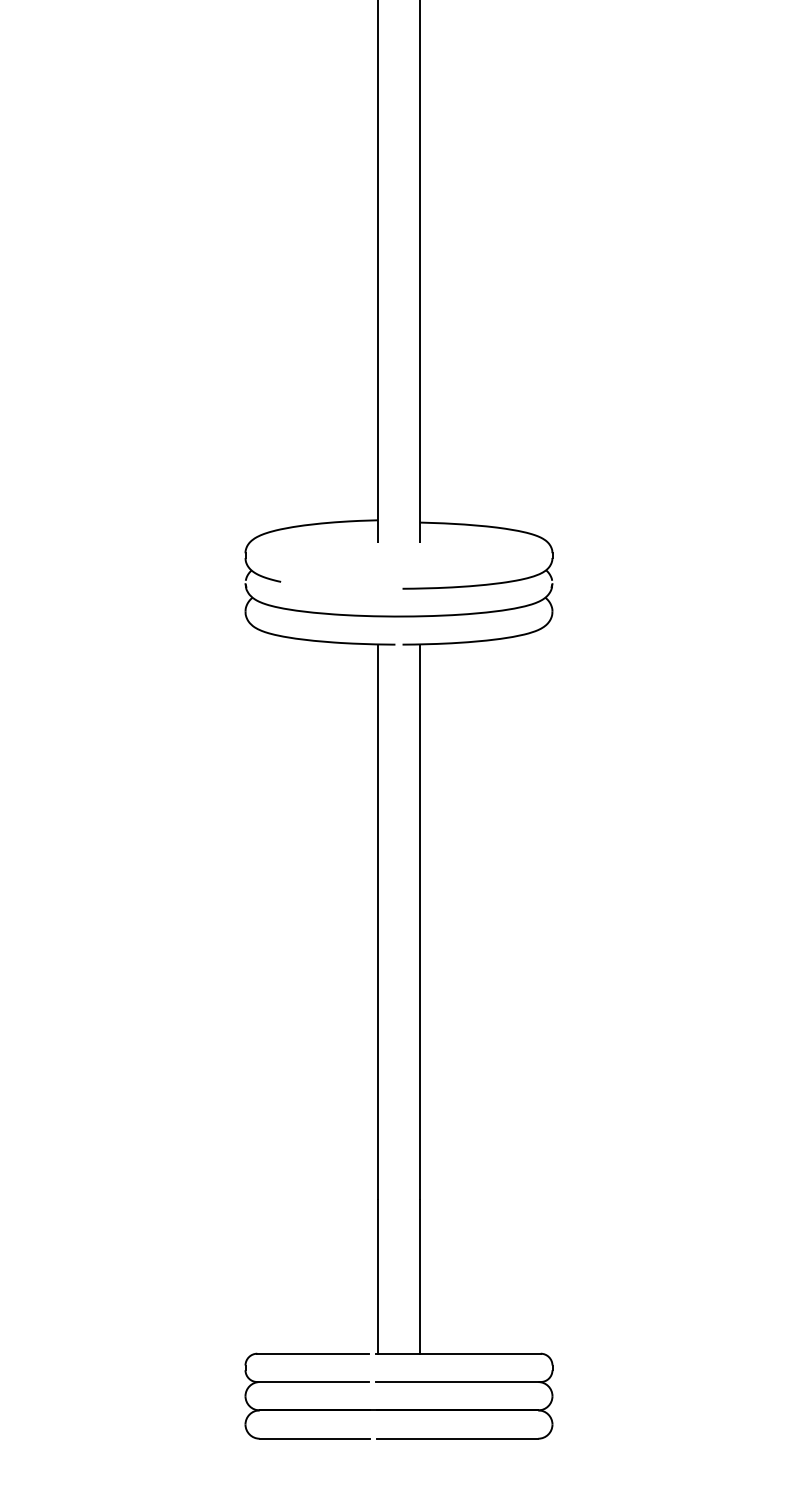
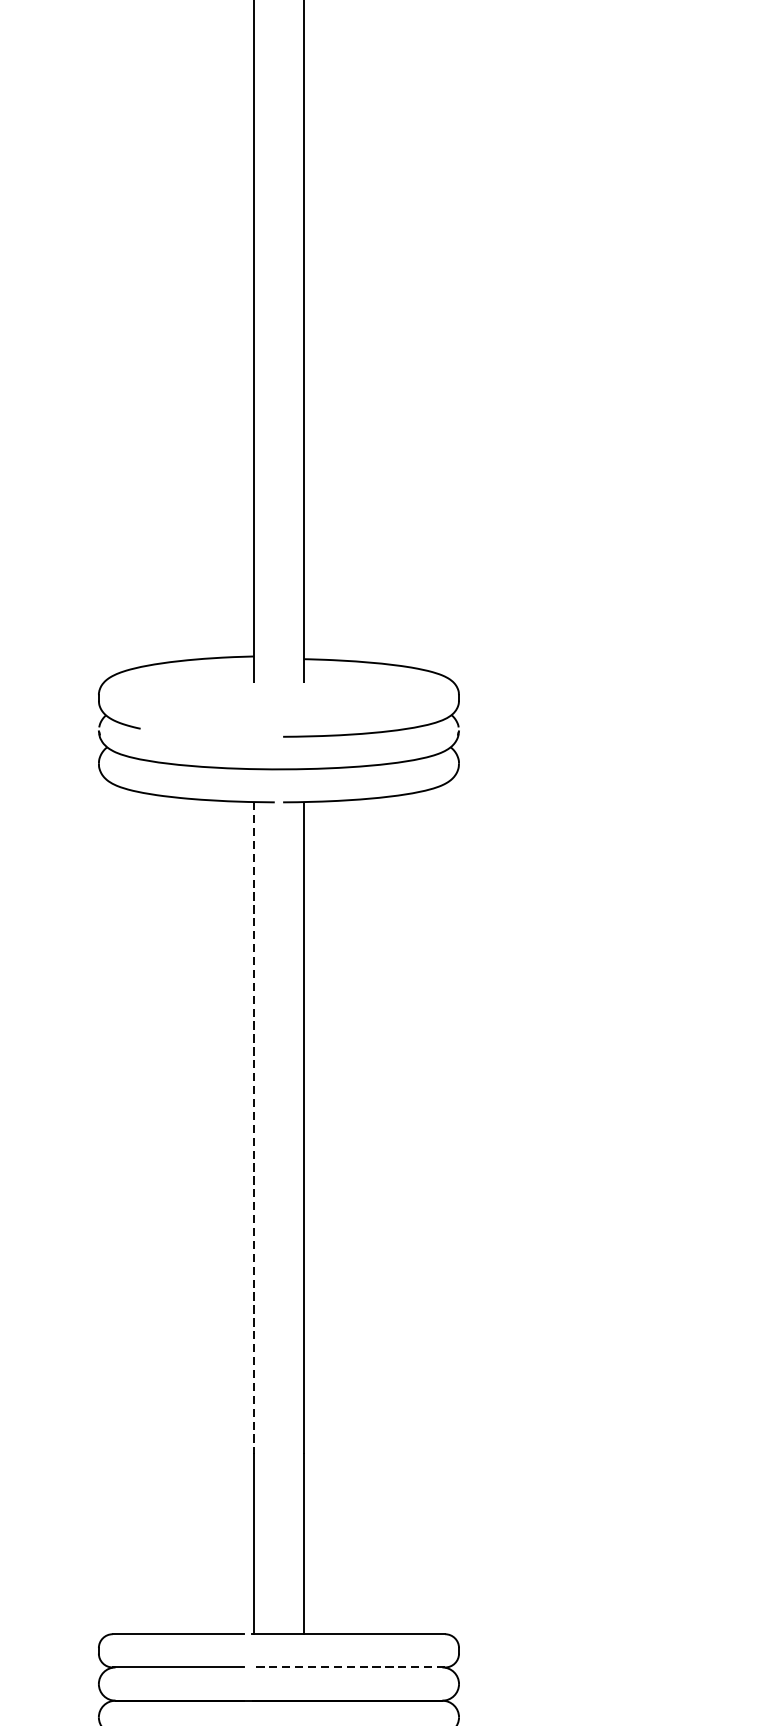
line: (377, 922) -> (253, 1128), solid -> dashed
line: (457, 1382) -> (347, 1668), solid -> dashed

